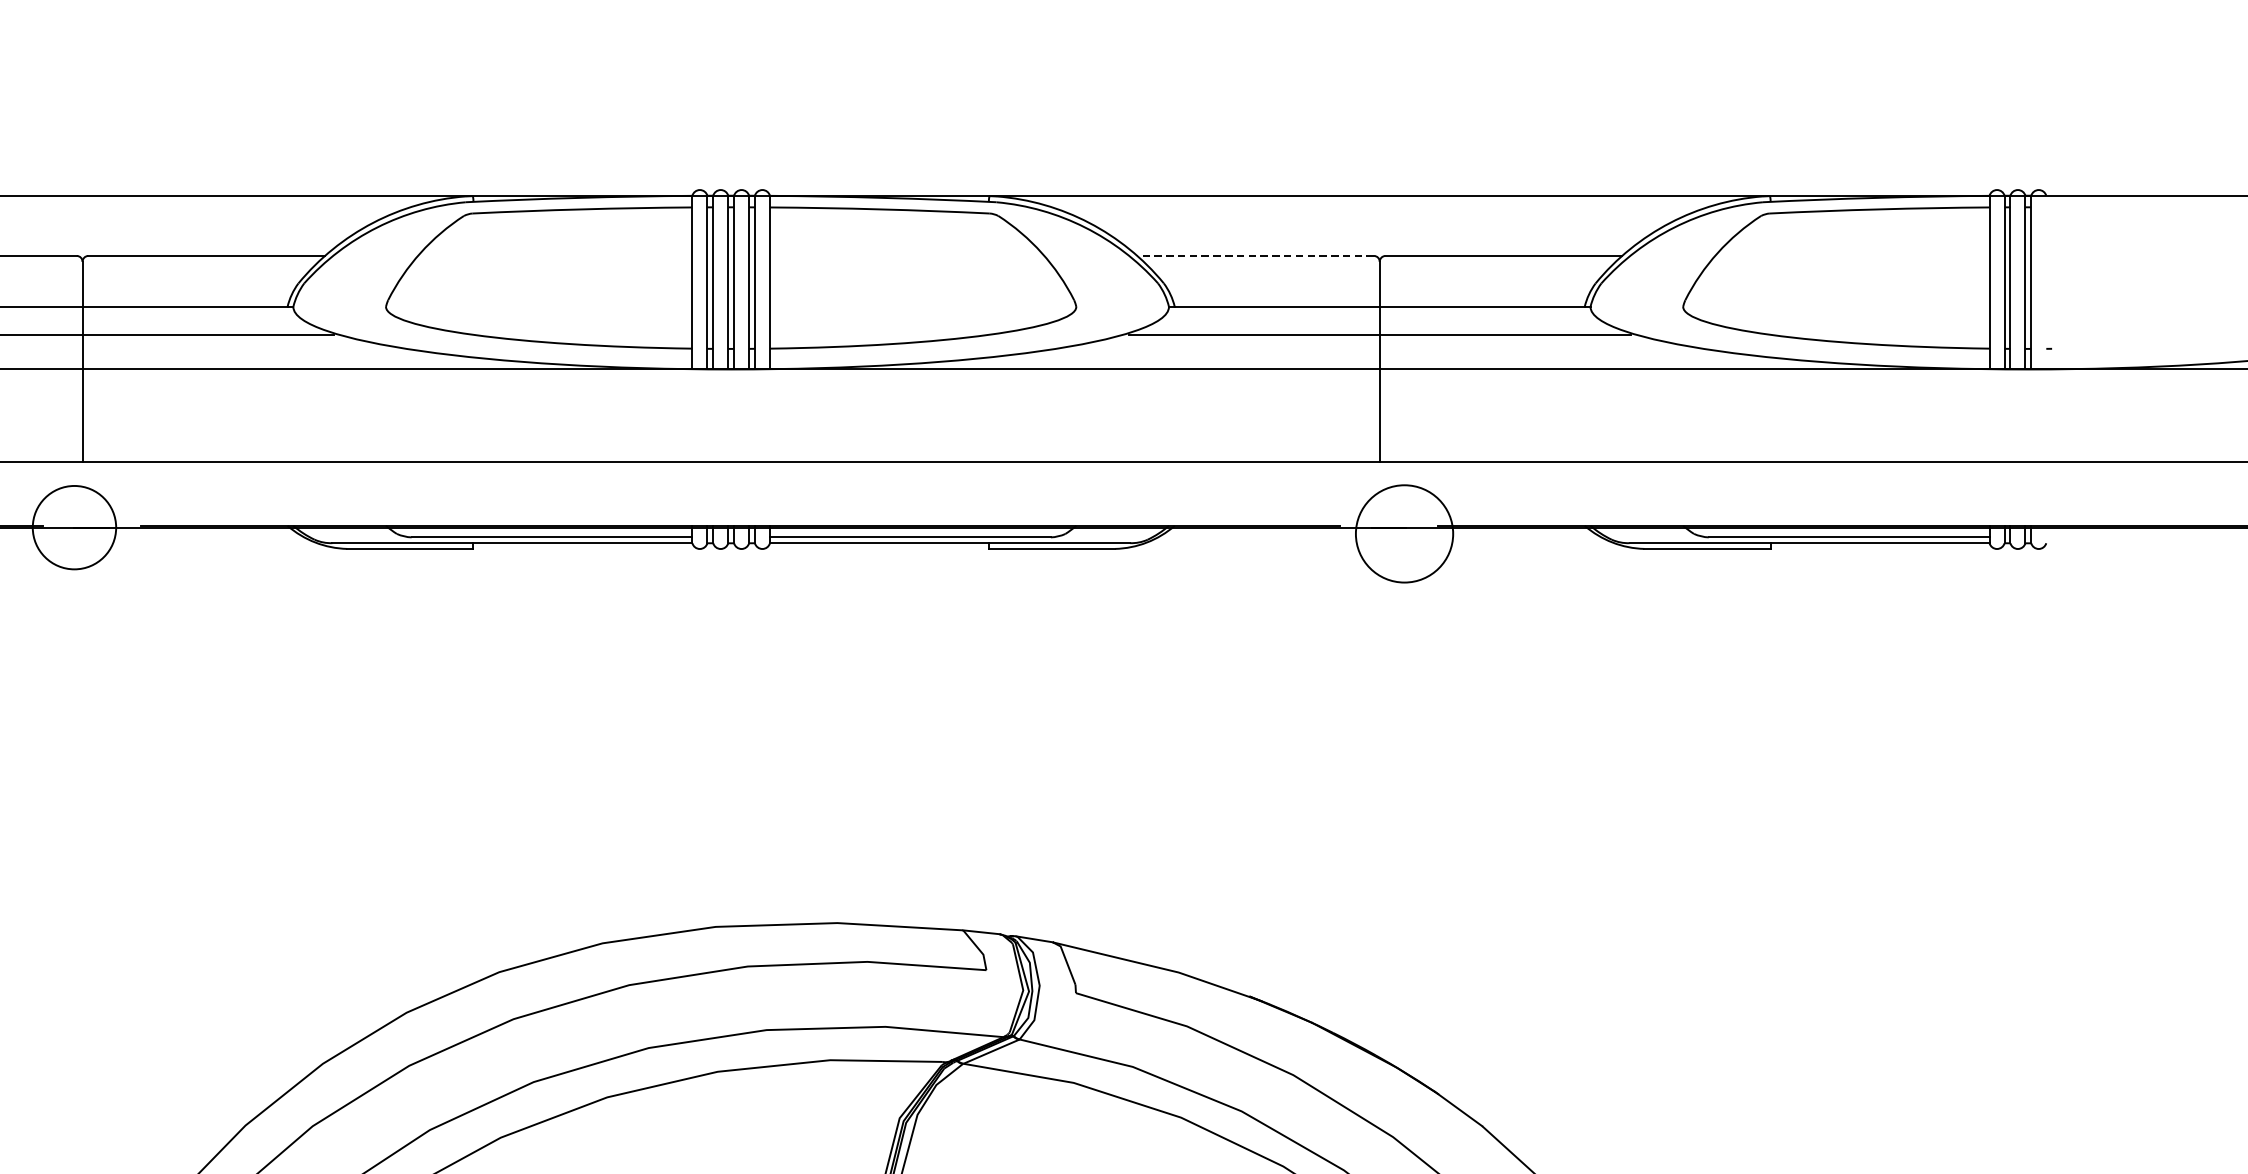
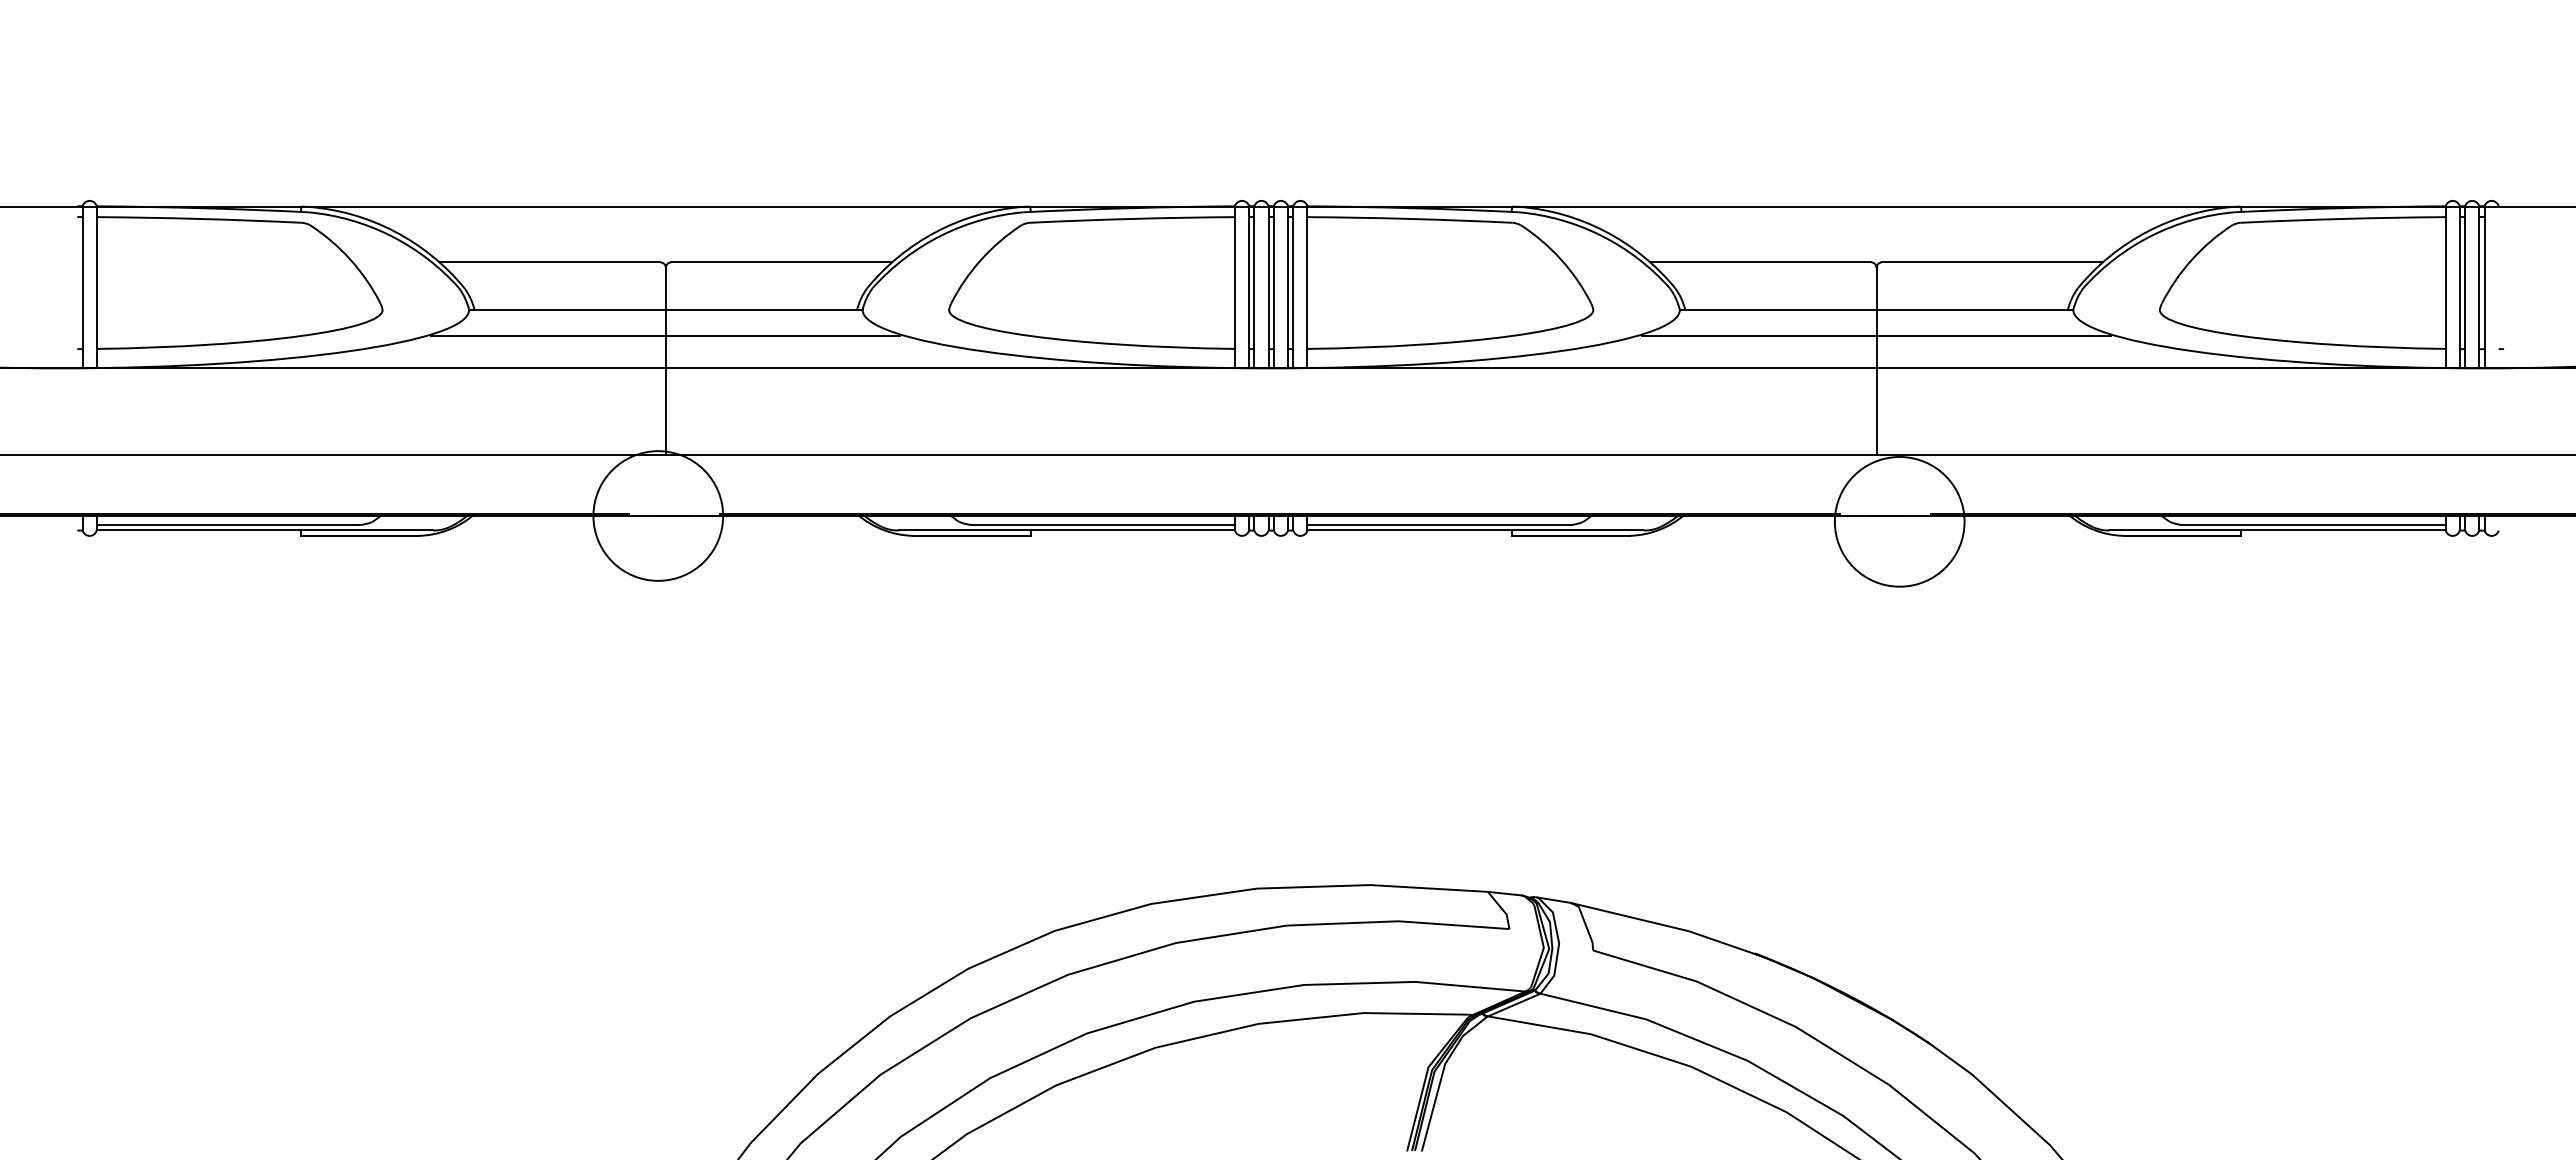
line: (1255, 256) -> (1760, 262), dashed -> solid
circle: (74, 527) -> (658, 515), size x1.67
circle: (1404, 533) -> (1899, 521), size x1.43

